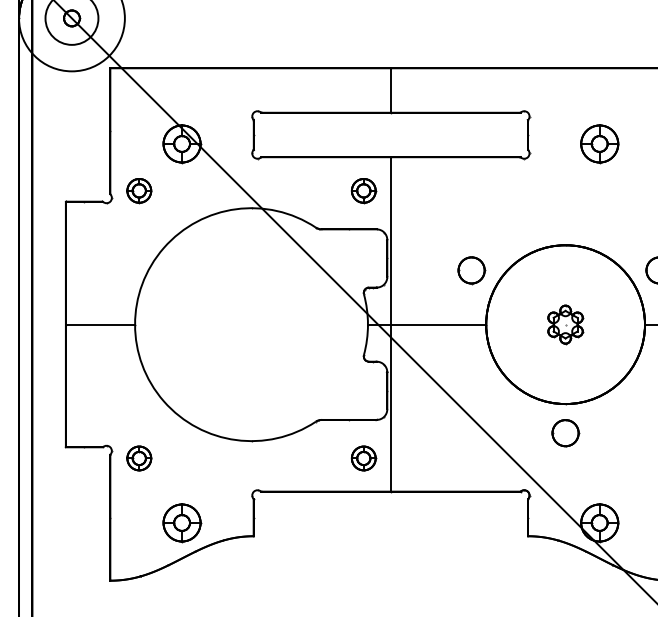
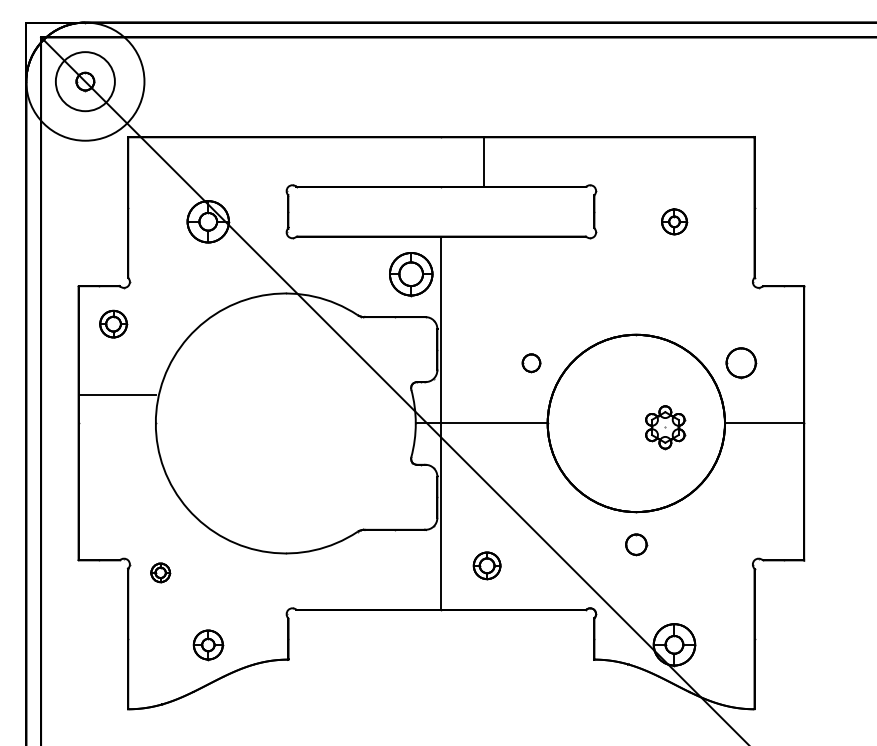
line: (391, 89) -> (484, 161), moved
part: (599, 143) -> (674, 221), size x0.6
part: (139, 190) -> (113, 323), moved
part: (363, 190) -> (410, 273), size x1.6
part: (471, 270) -> (531, 363), size x0.6
line: (99, 324) -> (116, 395), moved
part: (565, 324) -> (665, 427), moved
part: (565, 433) -> (636, 544), size x0.7
part: (139, 458) -> (160, 572), size x0.7
part: (363, 458) -> (486, 565), moved
part: (182, 523) -> (208, 645), size x0.7

